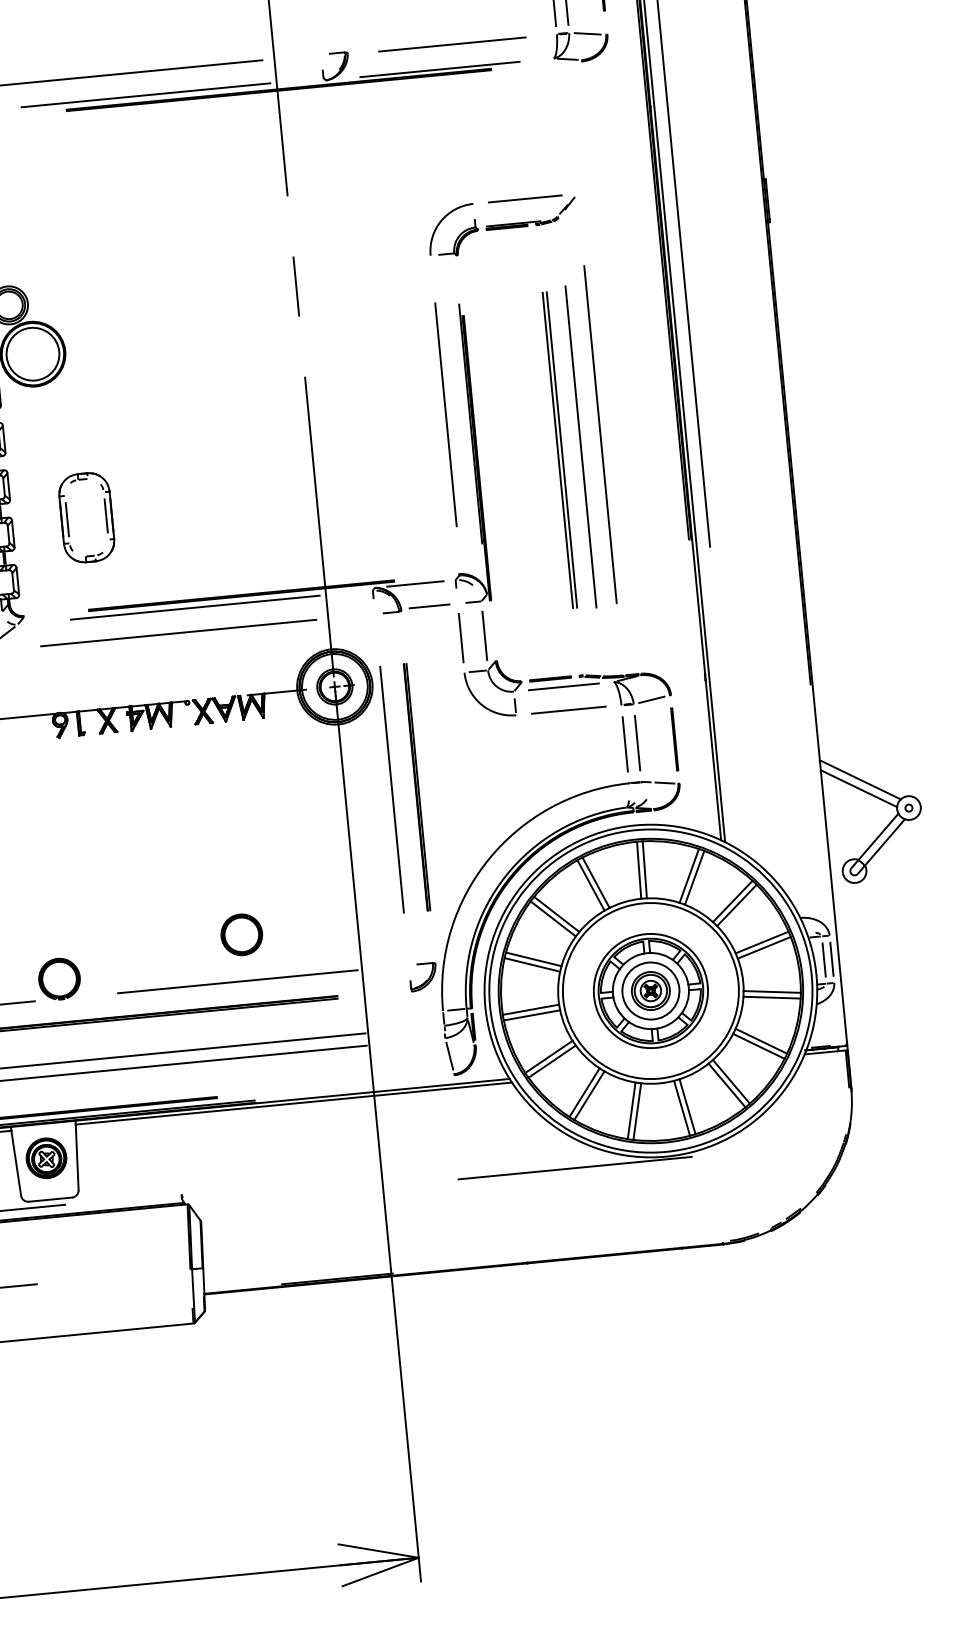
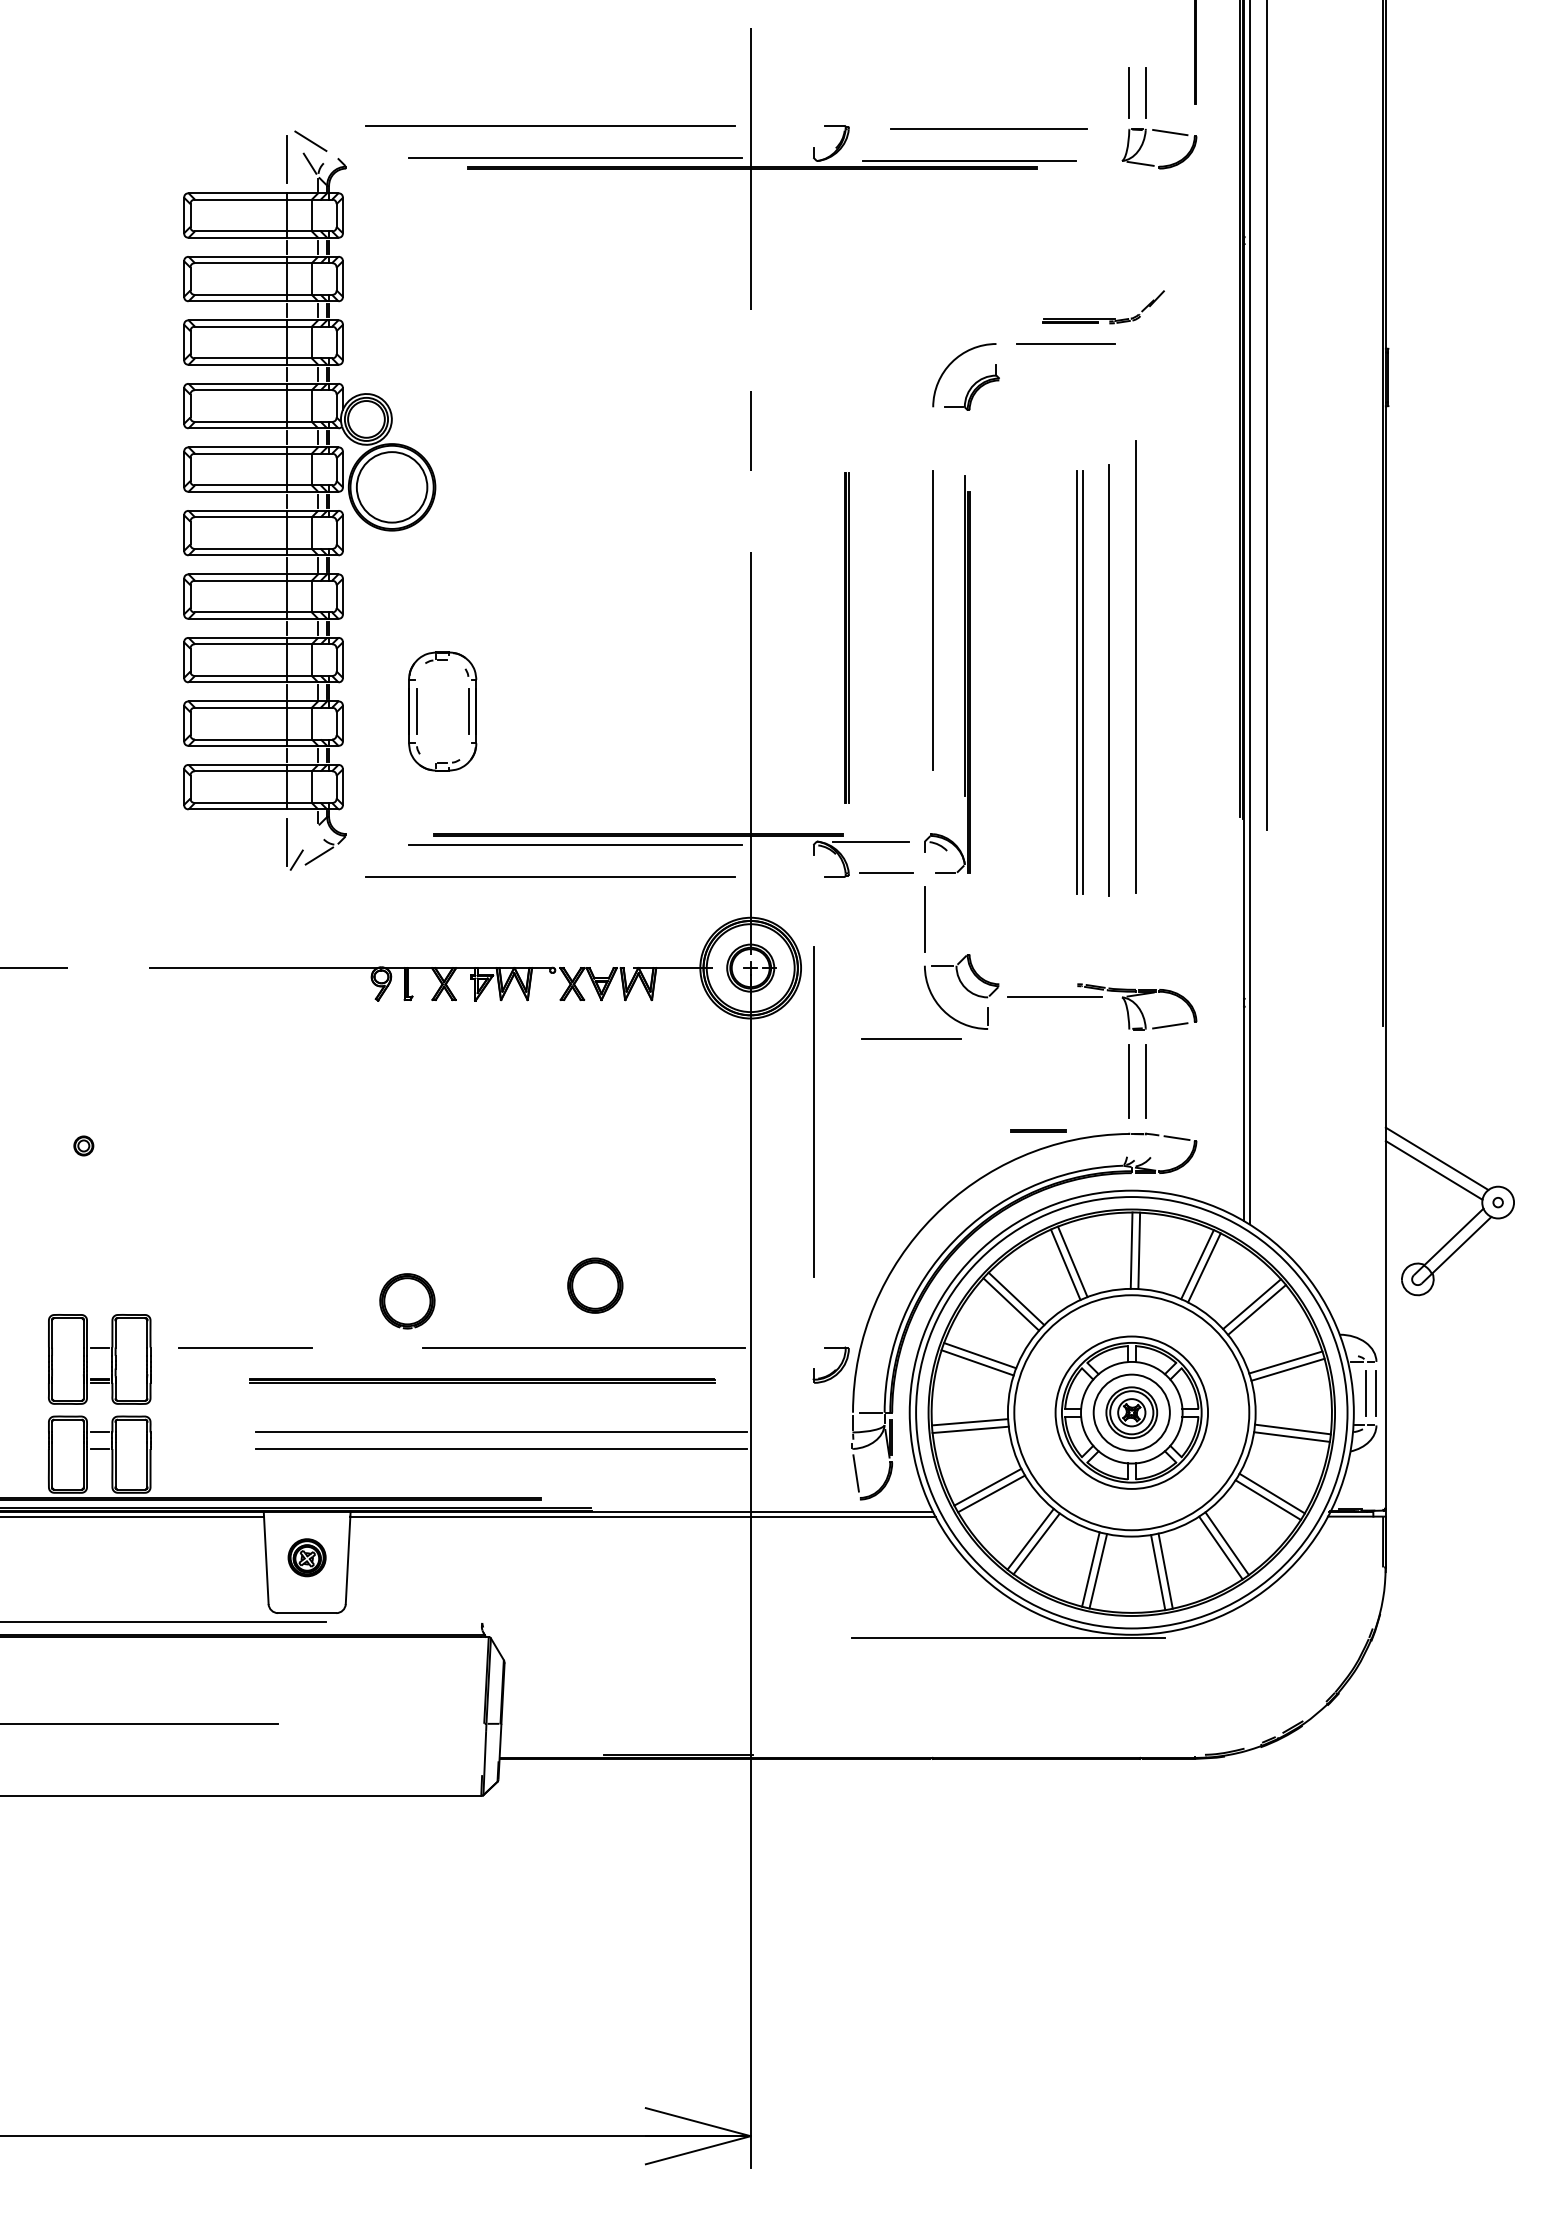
part: (531, 222) -> (1103, 318), moved
line: (484, 635) -> (956, 919), removed
line: (550, 678) -> (1038, 1130), moved
line: (568, 709) -> (911, 1038), moved
line: (674, 739) -> (1195, 1081), removed
part: (416, 786) -> (846, 637), moved
part: (59, 979) -> (407, 1301), moved
part: (45, 1158) -> (306, 1557), size x0.7

